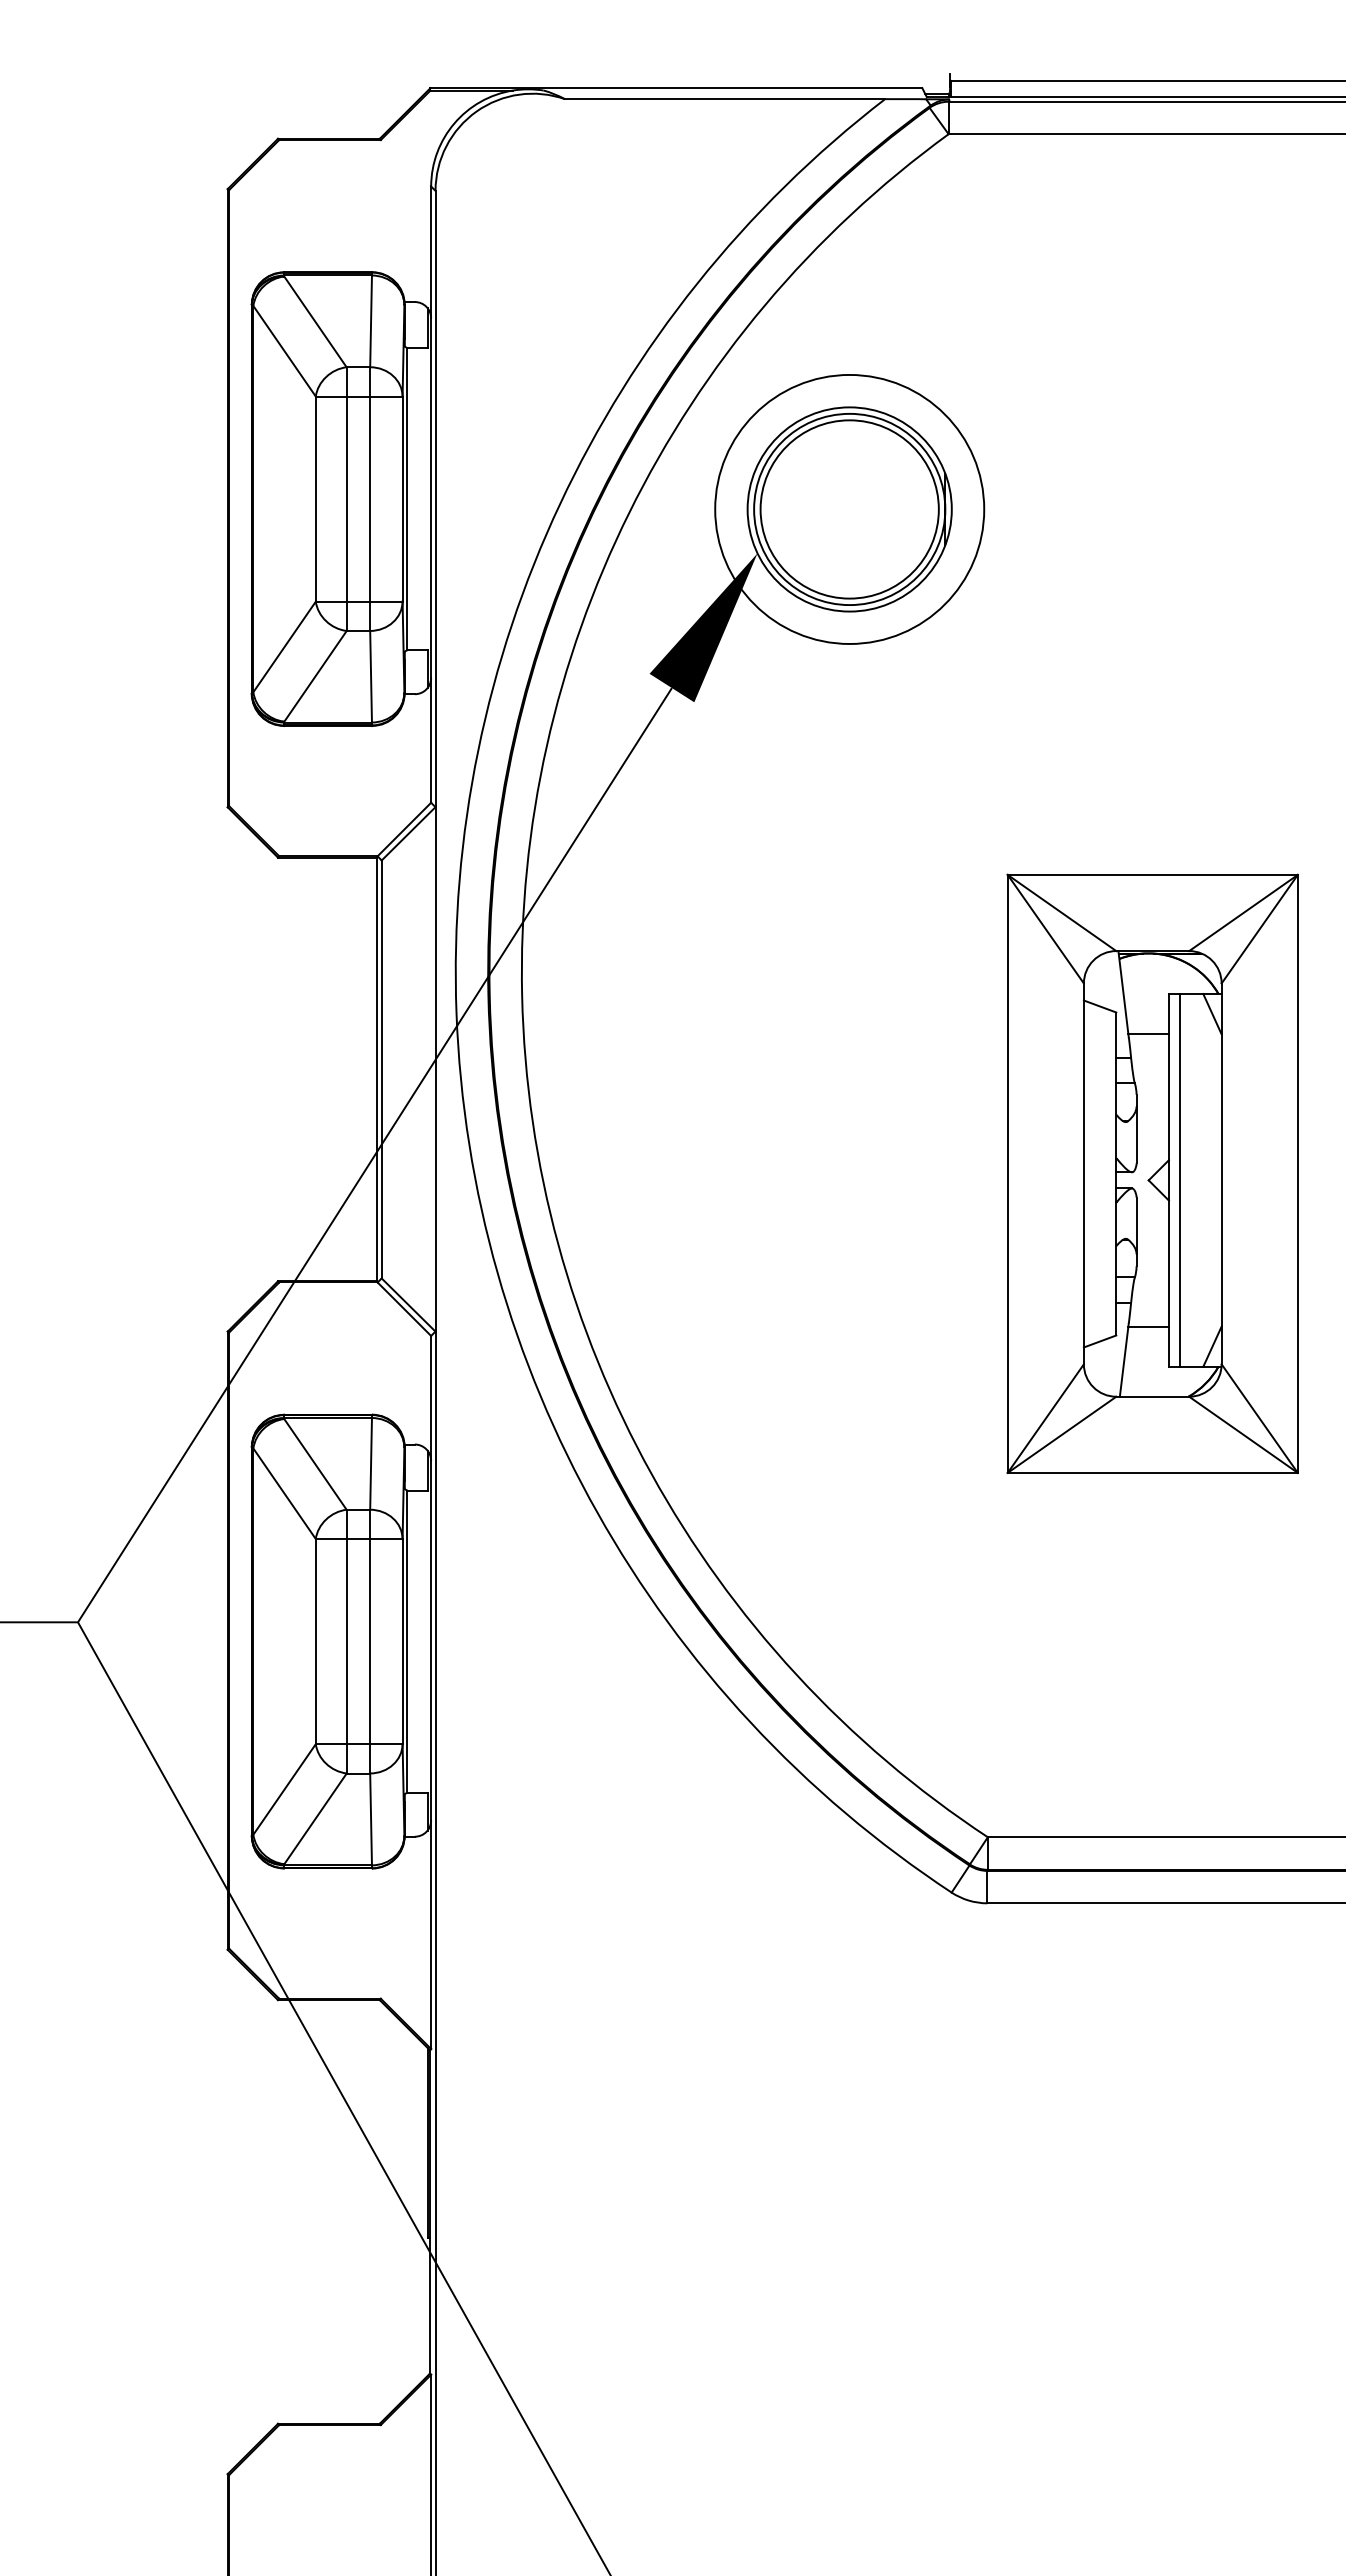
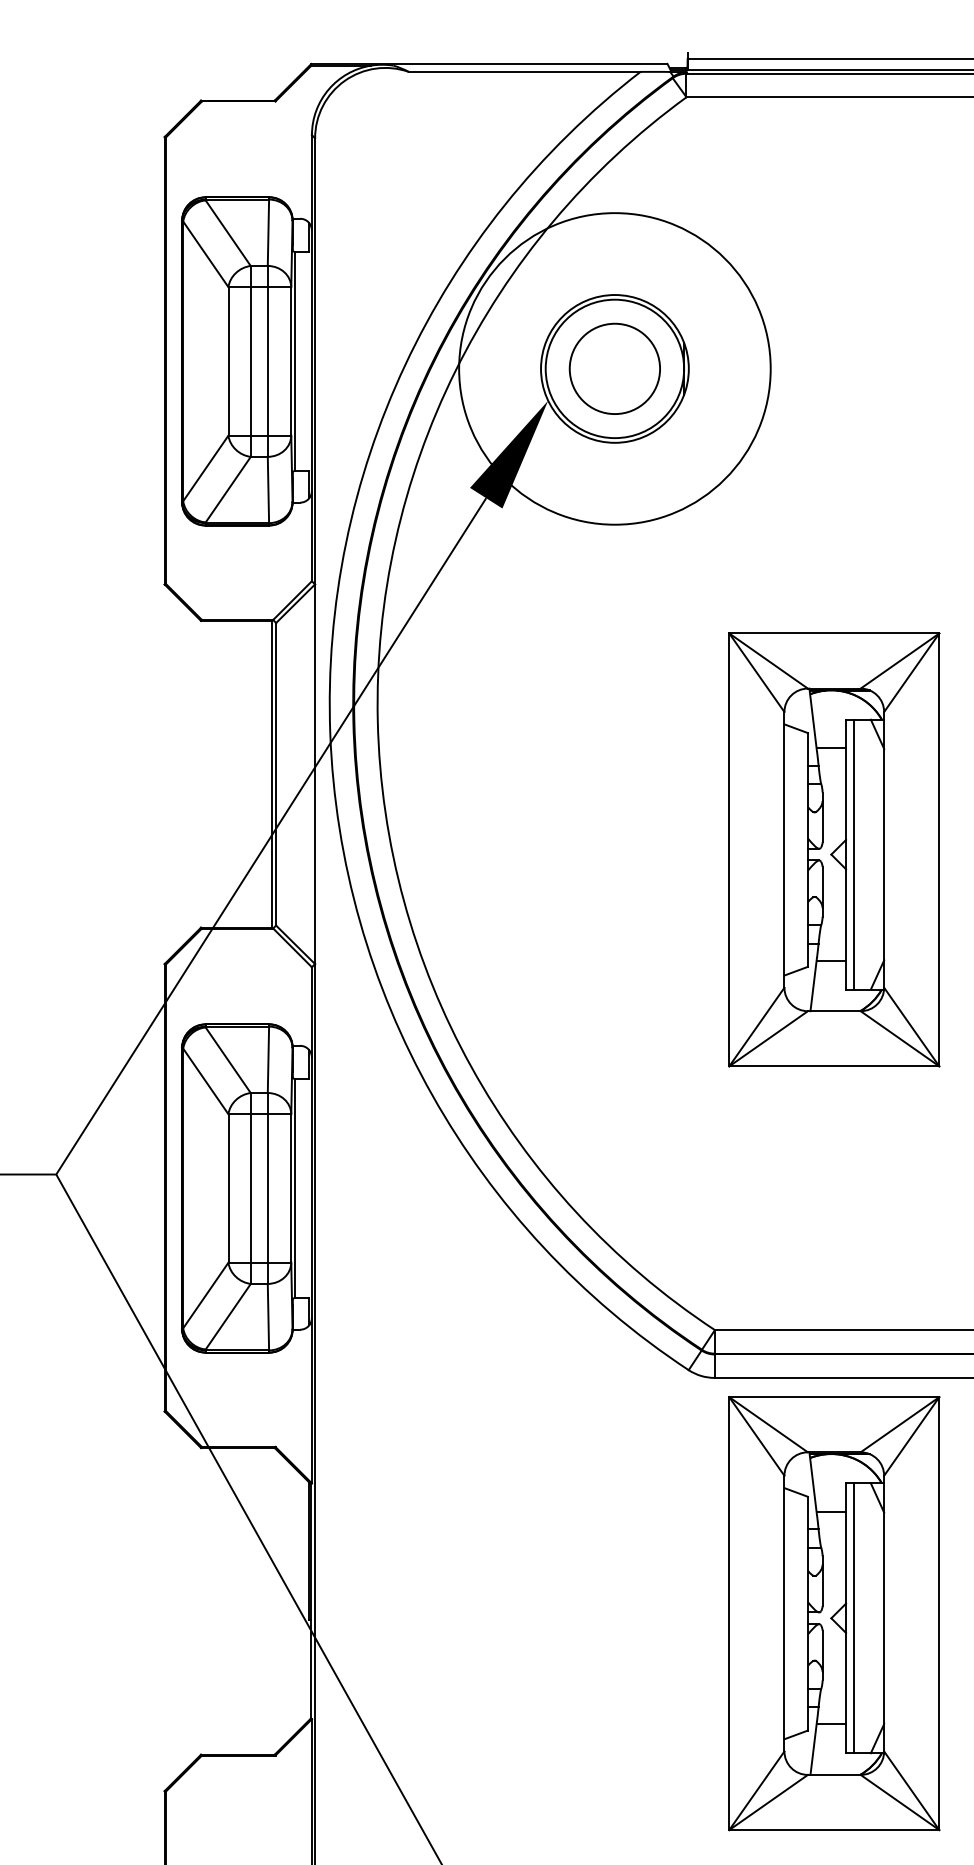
circle: (849, 508) -> (614, 368), size x1.6
circle: (849, 509) -> (614, 368), size x0.7
part: (1152, 2228) -> (834, 1613), added

